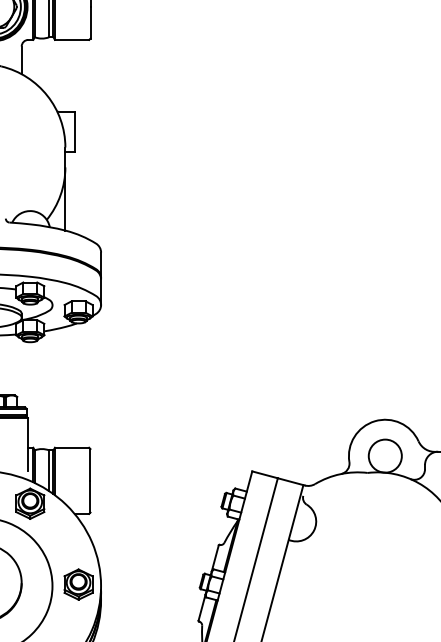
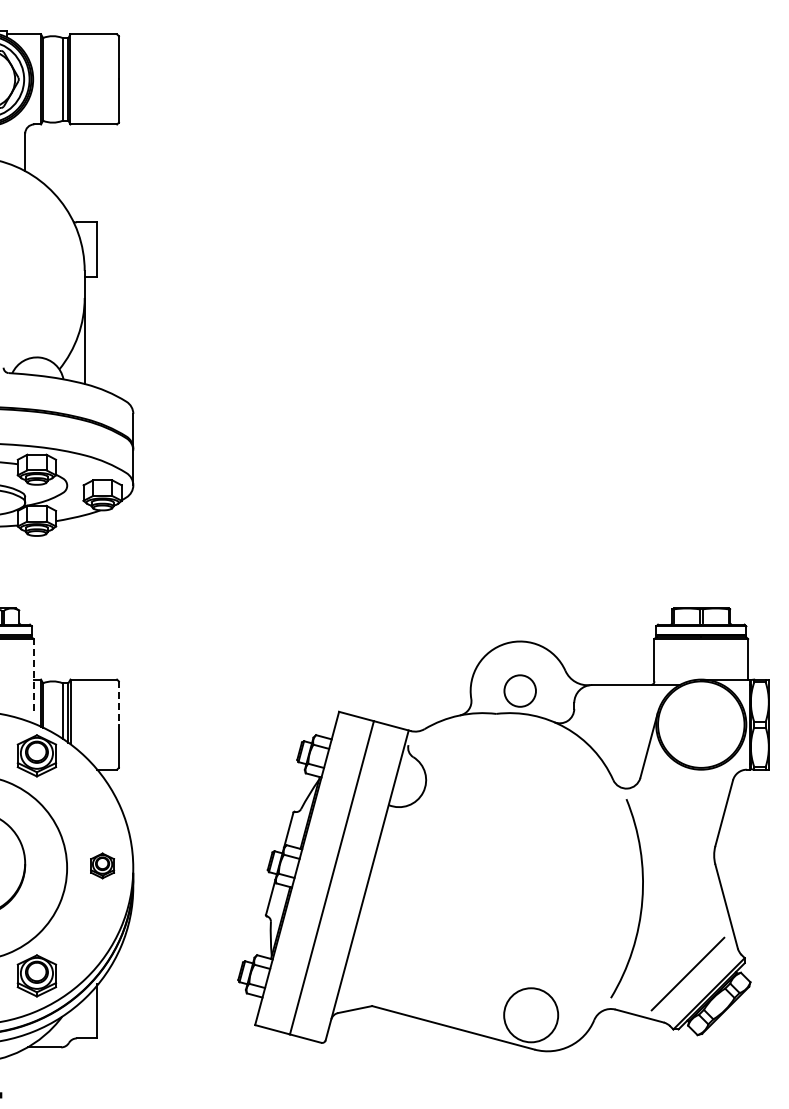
line: (27, 444) -> (33, 675), solid -> dashed
circle: (384, 455) -> (519, 690), size x0.7
line: (90, 465) -> (118, 703), solid -> dashed
part: (78, 584) -> (102, 865), size x0.6

